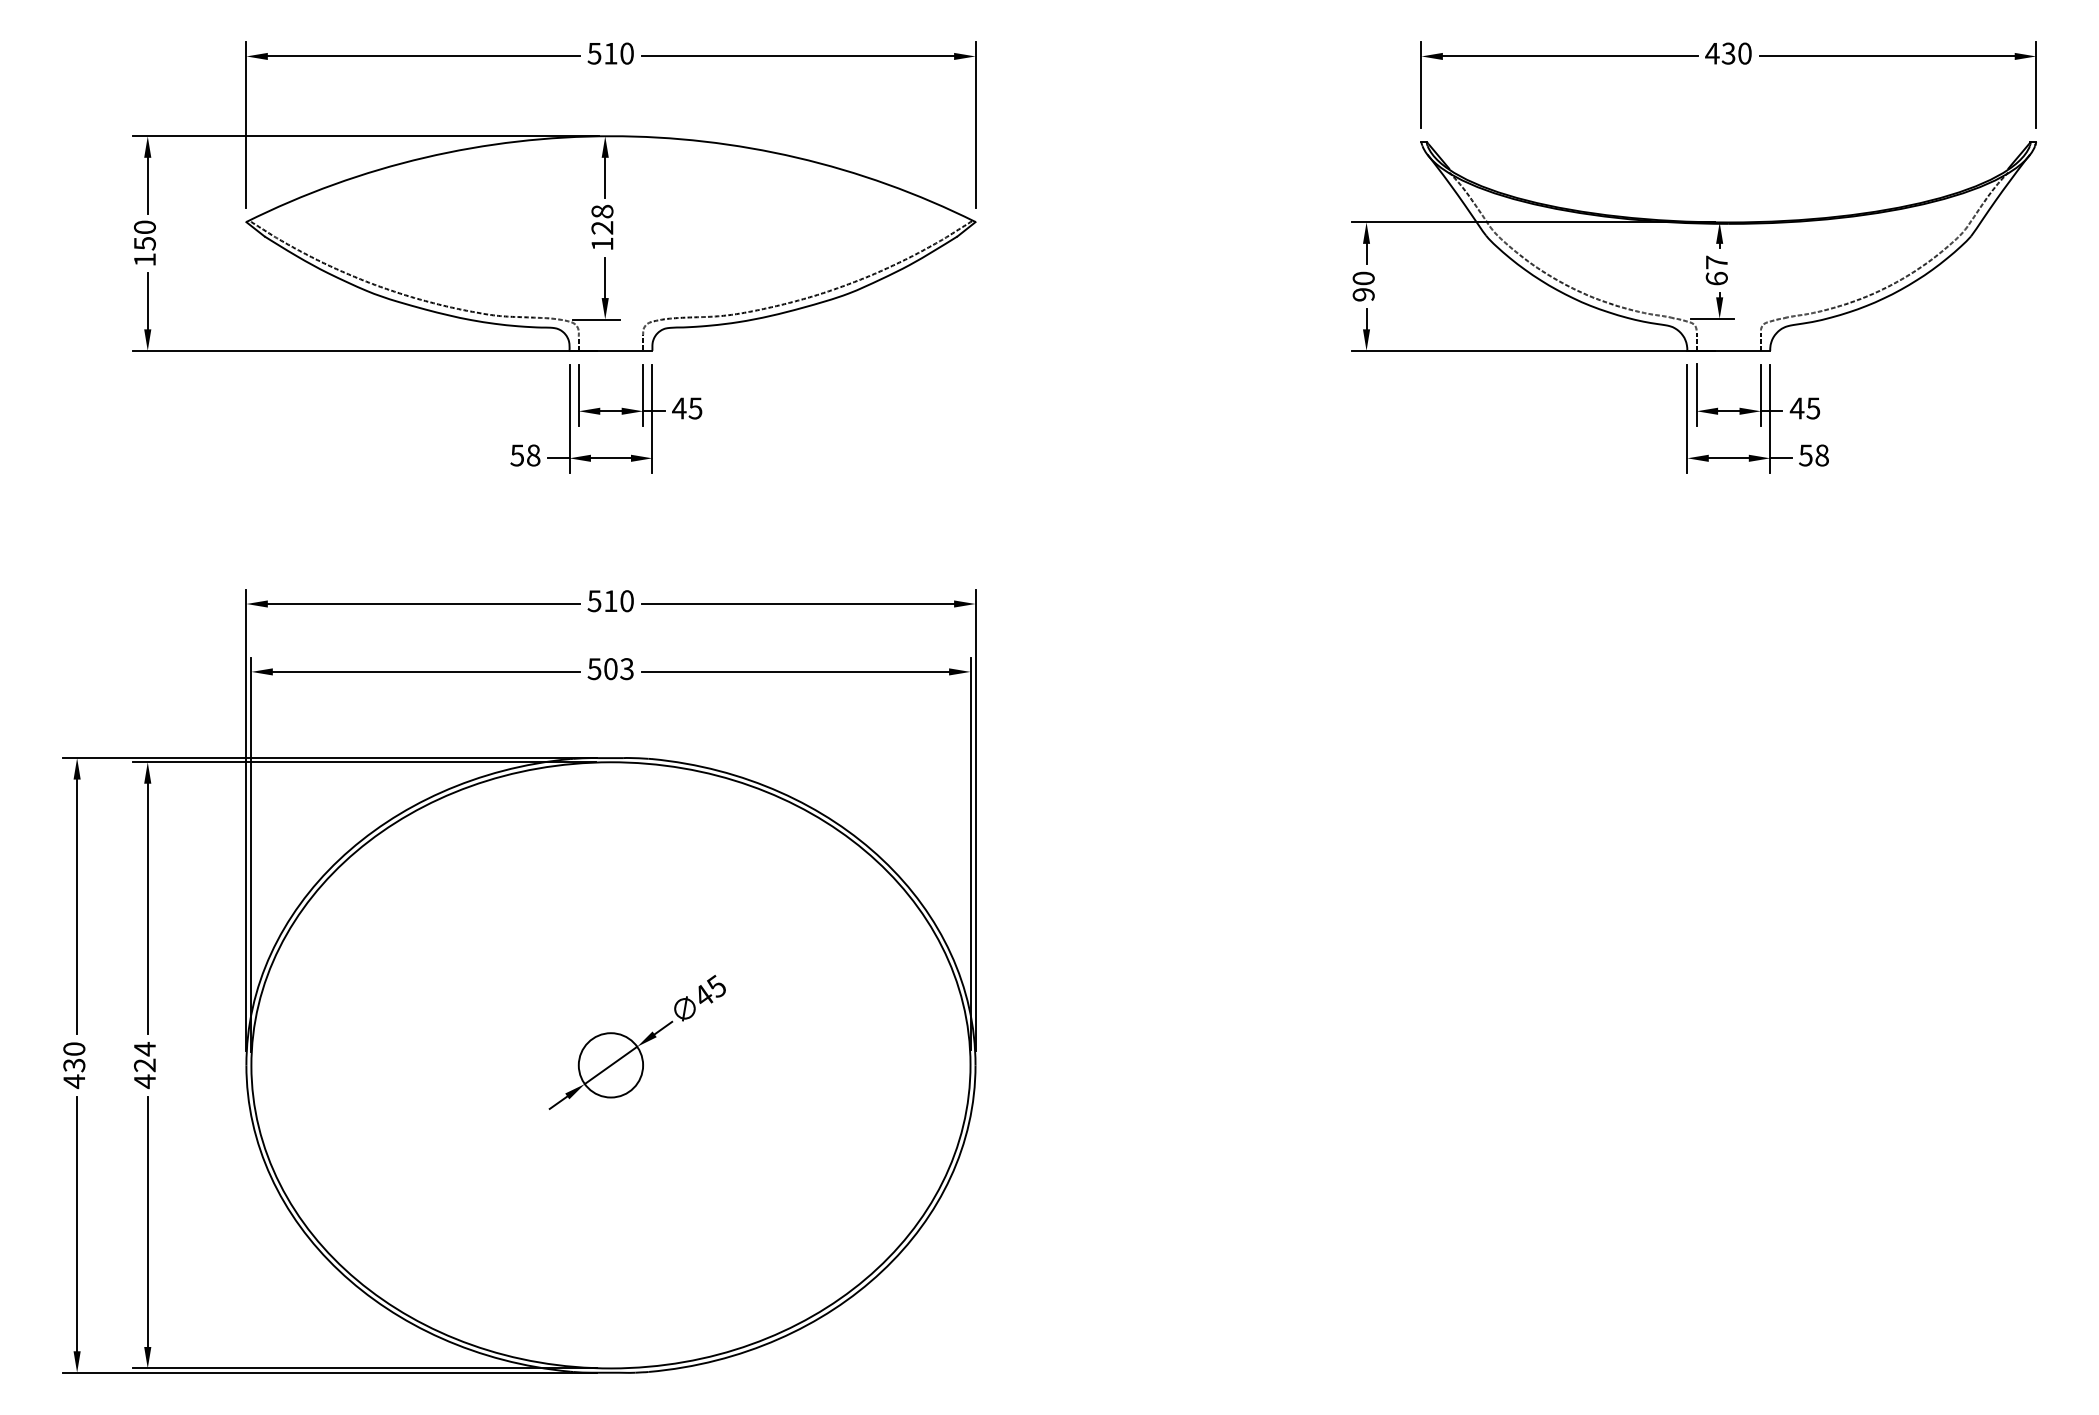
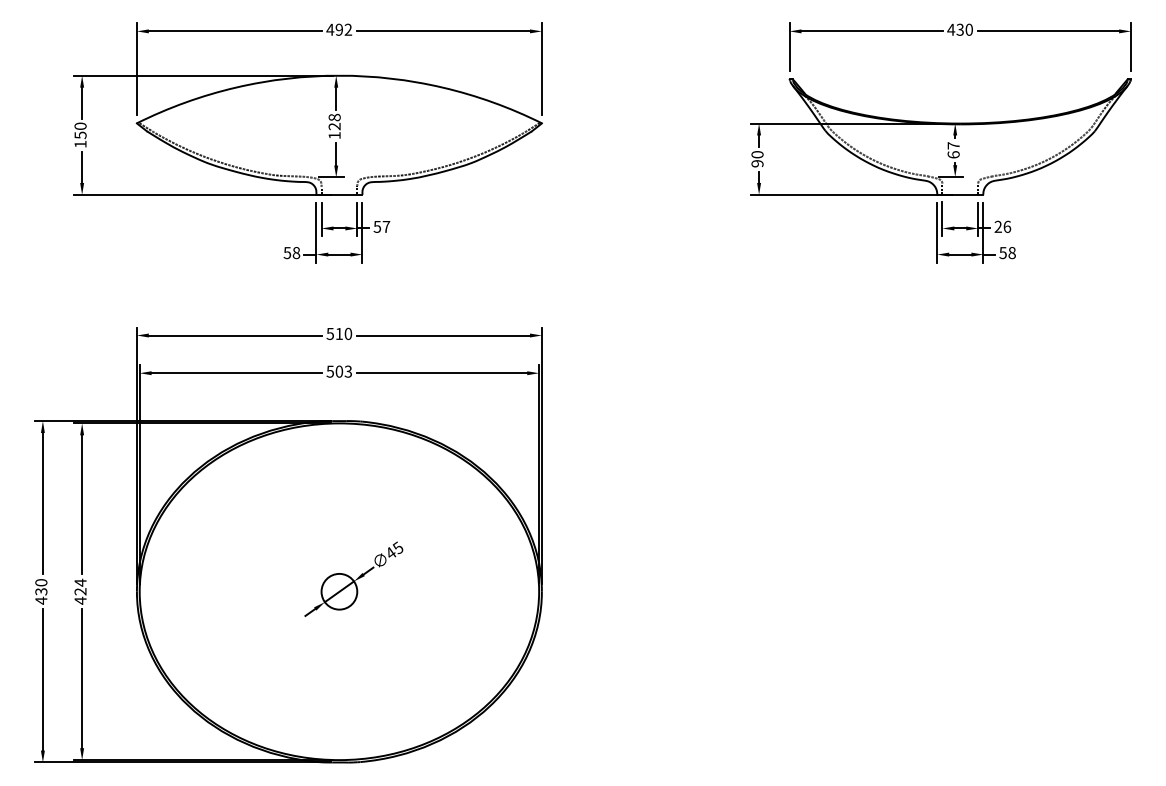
text: (611, 53) -> (339, 29), 510 -> 492
text: (686, 407) -> (381, 226), 45 -> 57
text: (1804, 407) -> (1002, 226), 45 -> 26

